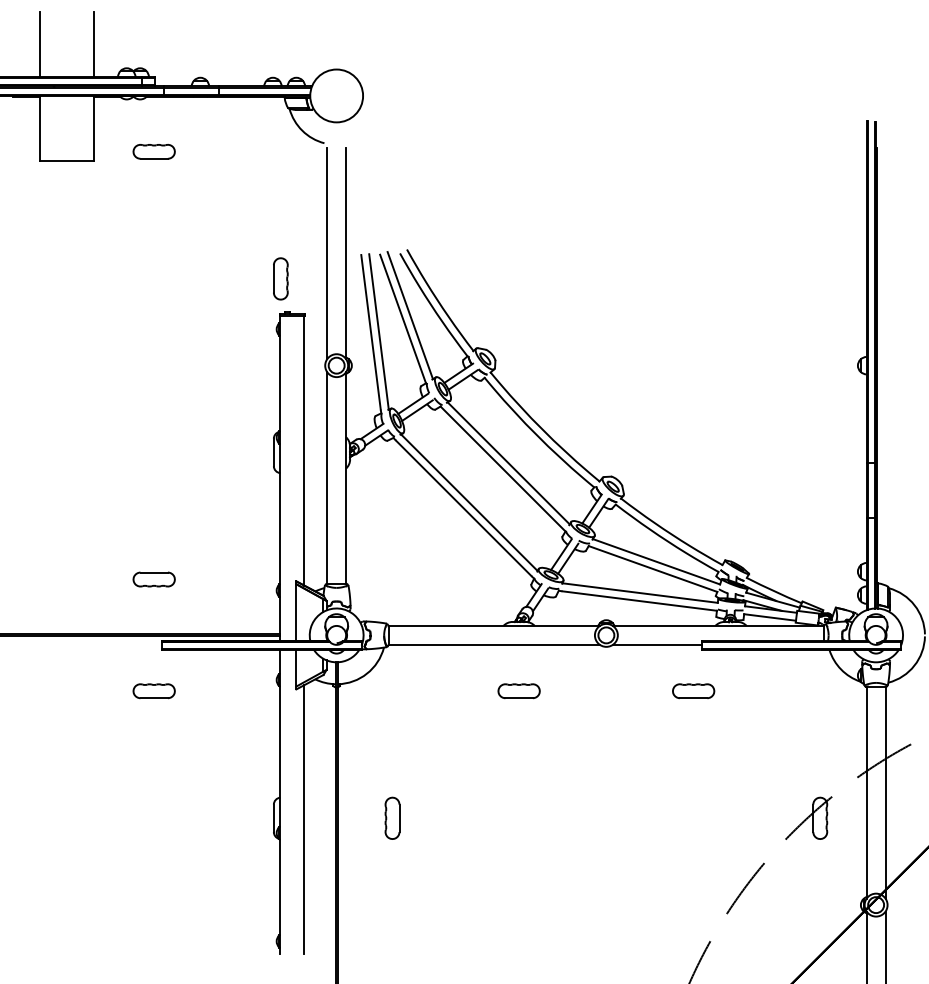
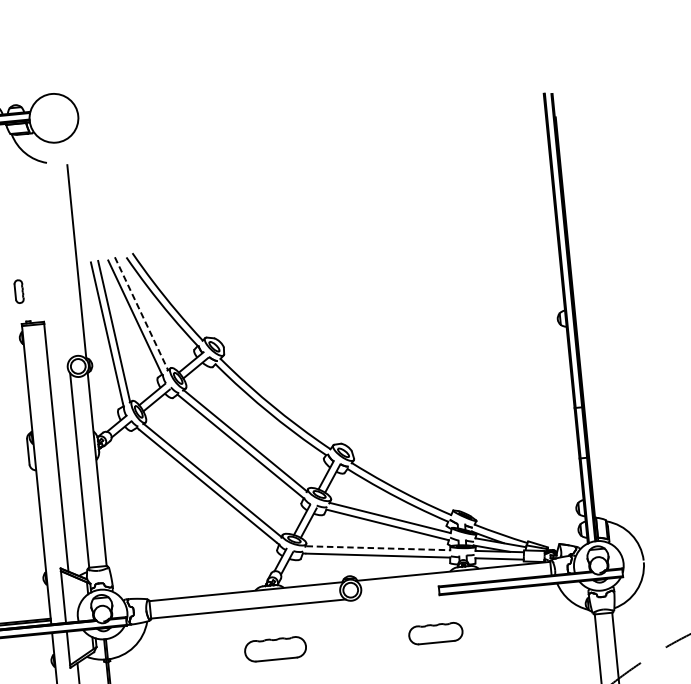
line: (327, 253) -> (59, 264), removed
part: (280, 278) -> (18, 291), size x0.6
line: (410, 316) -> (141, 314), solid -> dashed
line: (640, 593) -> (378, 548), solid -> dashed
line: (656, 644) -> (397, 594), removed
part: (518, 691) -> (274, 649), size x1.6
part: (693, 691) -> (435, 633), size x1.4

